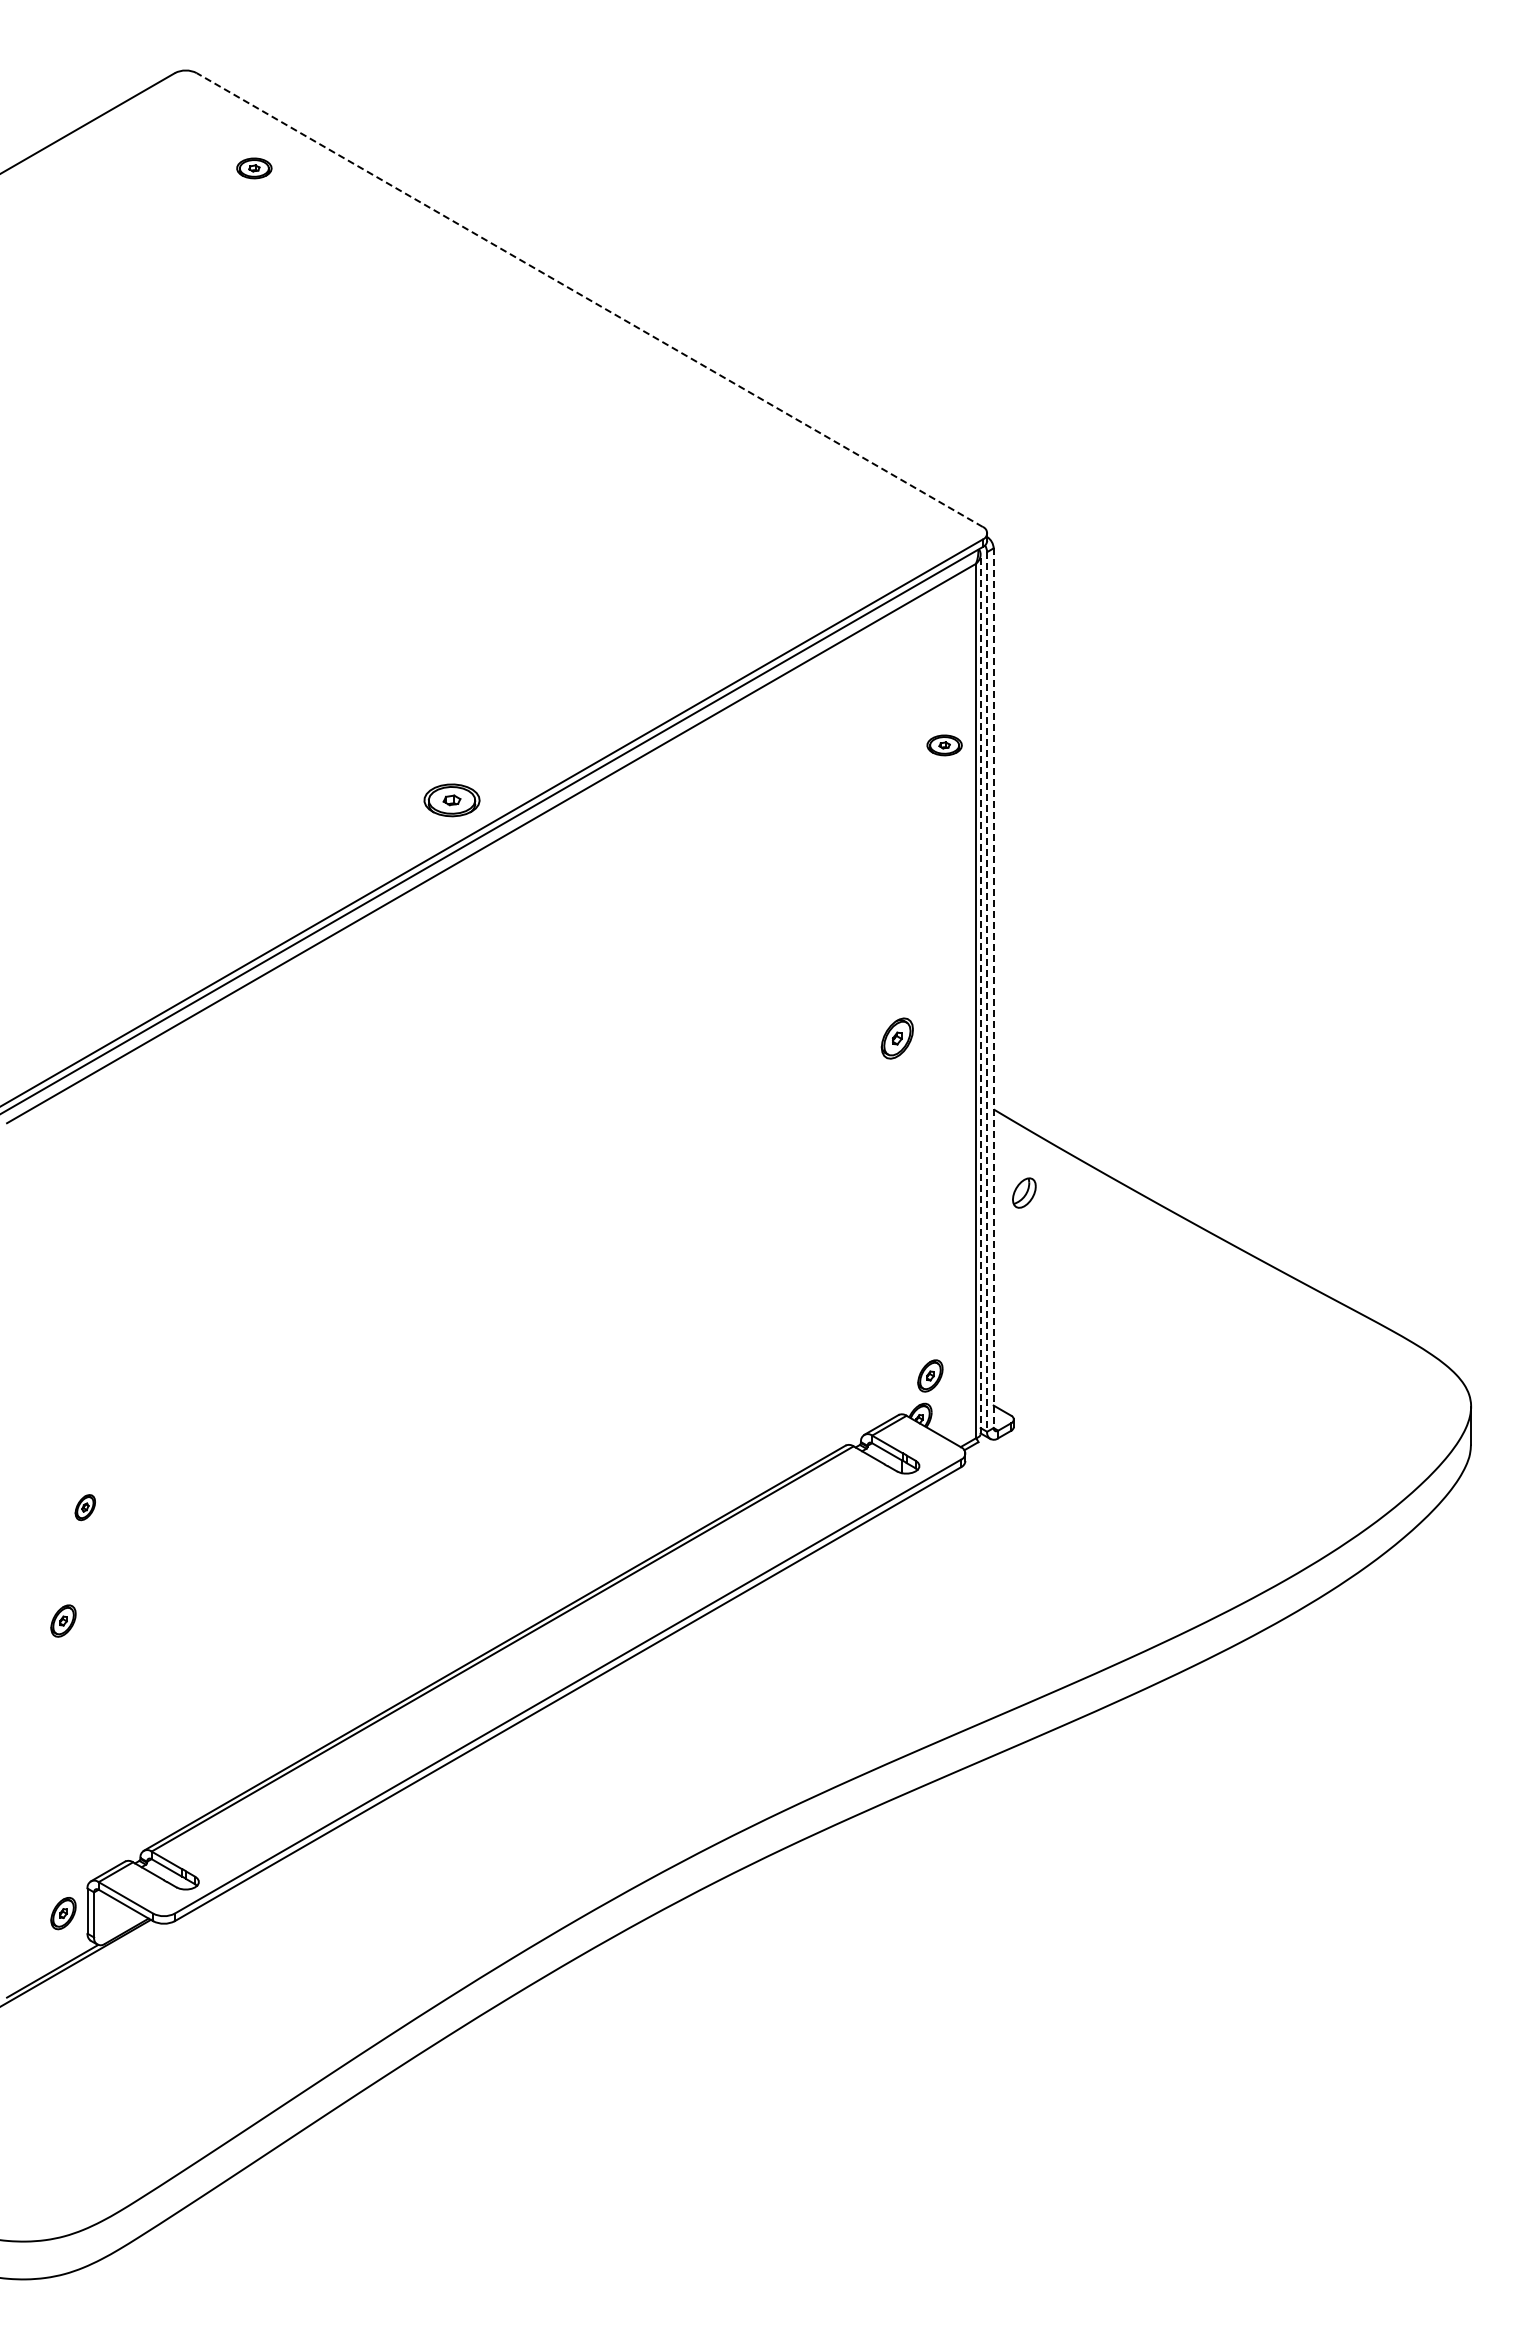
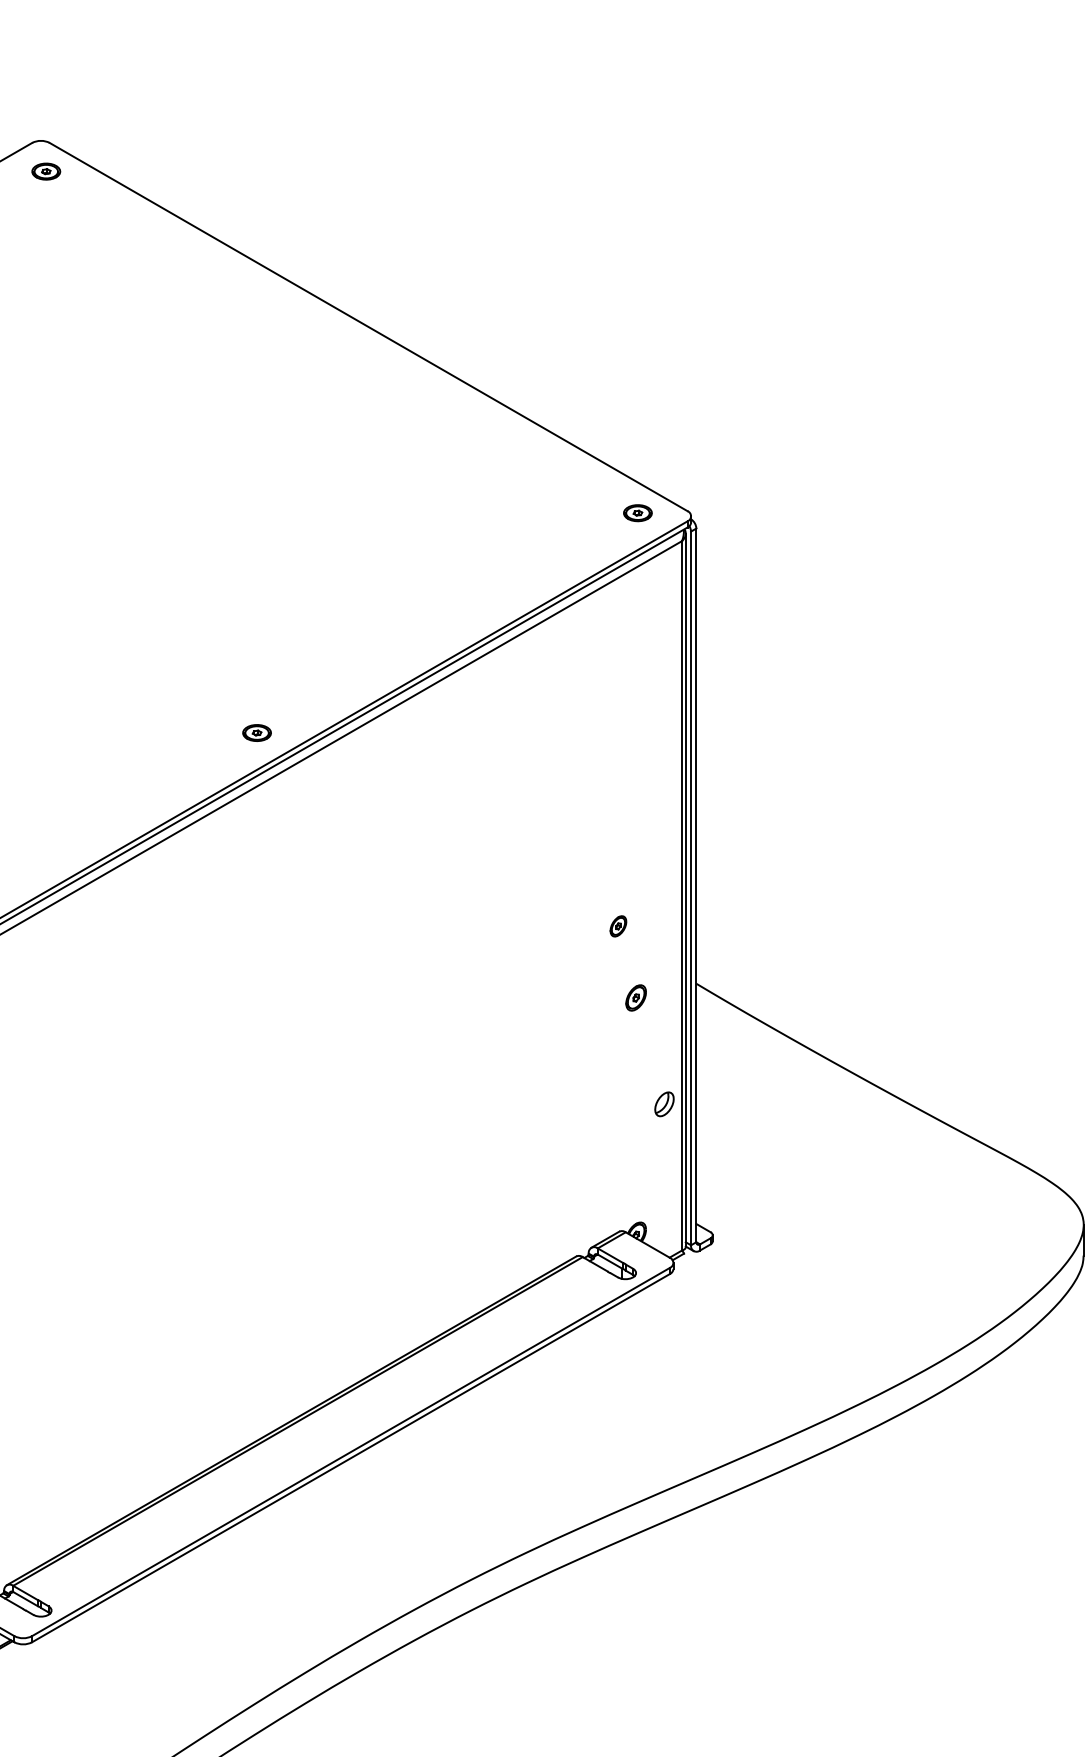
part: (254, 168) -> (46, 171), moved
line: (589, 300) -> (368, 327), dashed -> solid
part: (944, 745) -> (637, 513), moved
part: (452, 800) -> (257, 733), size x0.62
line: (993, 988) -> (696, 885), dashed -> solid
line: (987, 991) -> (691, 888), dashed -> solid
line: (980, 994) -> (685, 890), dashed -> solid
part: (897, 1038) -> (618, 926), size x0.62
part: (1024, 1192) -> (664, 1103), moved
part: (930, 1375) -> (636, 997), moved

